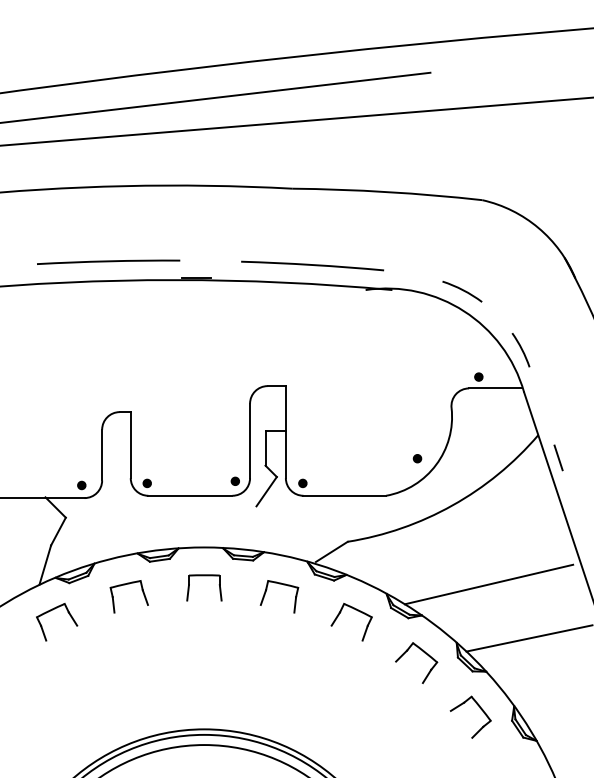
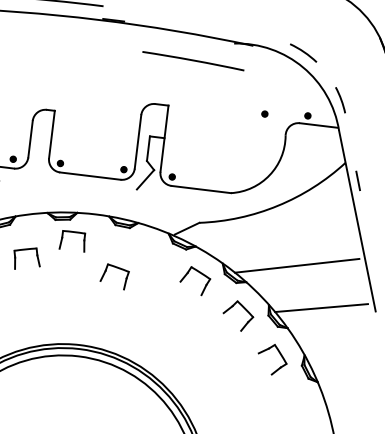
arc: (312, 265) -> (193, 60), moved
part: (417, 458) -> (264, 113), moved
part: (204, 576) -> (74, 232), moved
part: (125, 585) -> (25, 250), moved
part: (283, 585) -> (118, 268), moved

